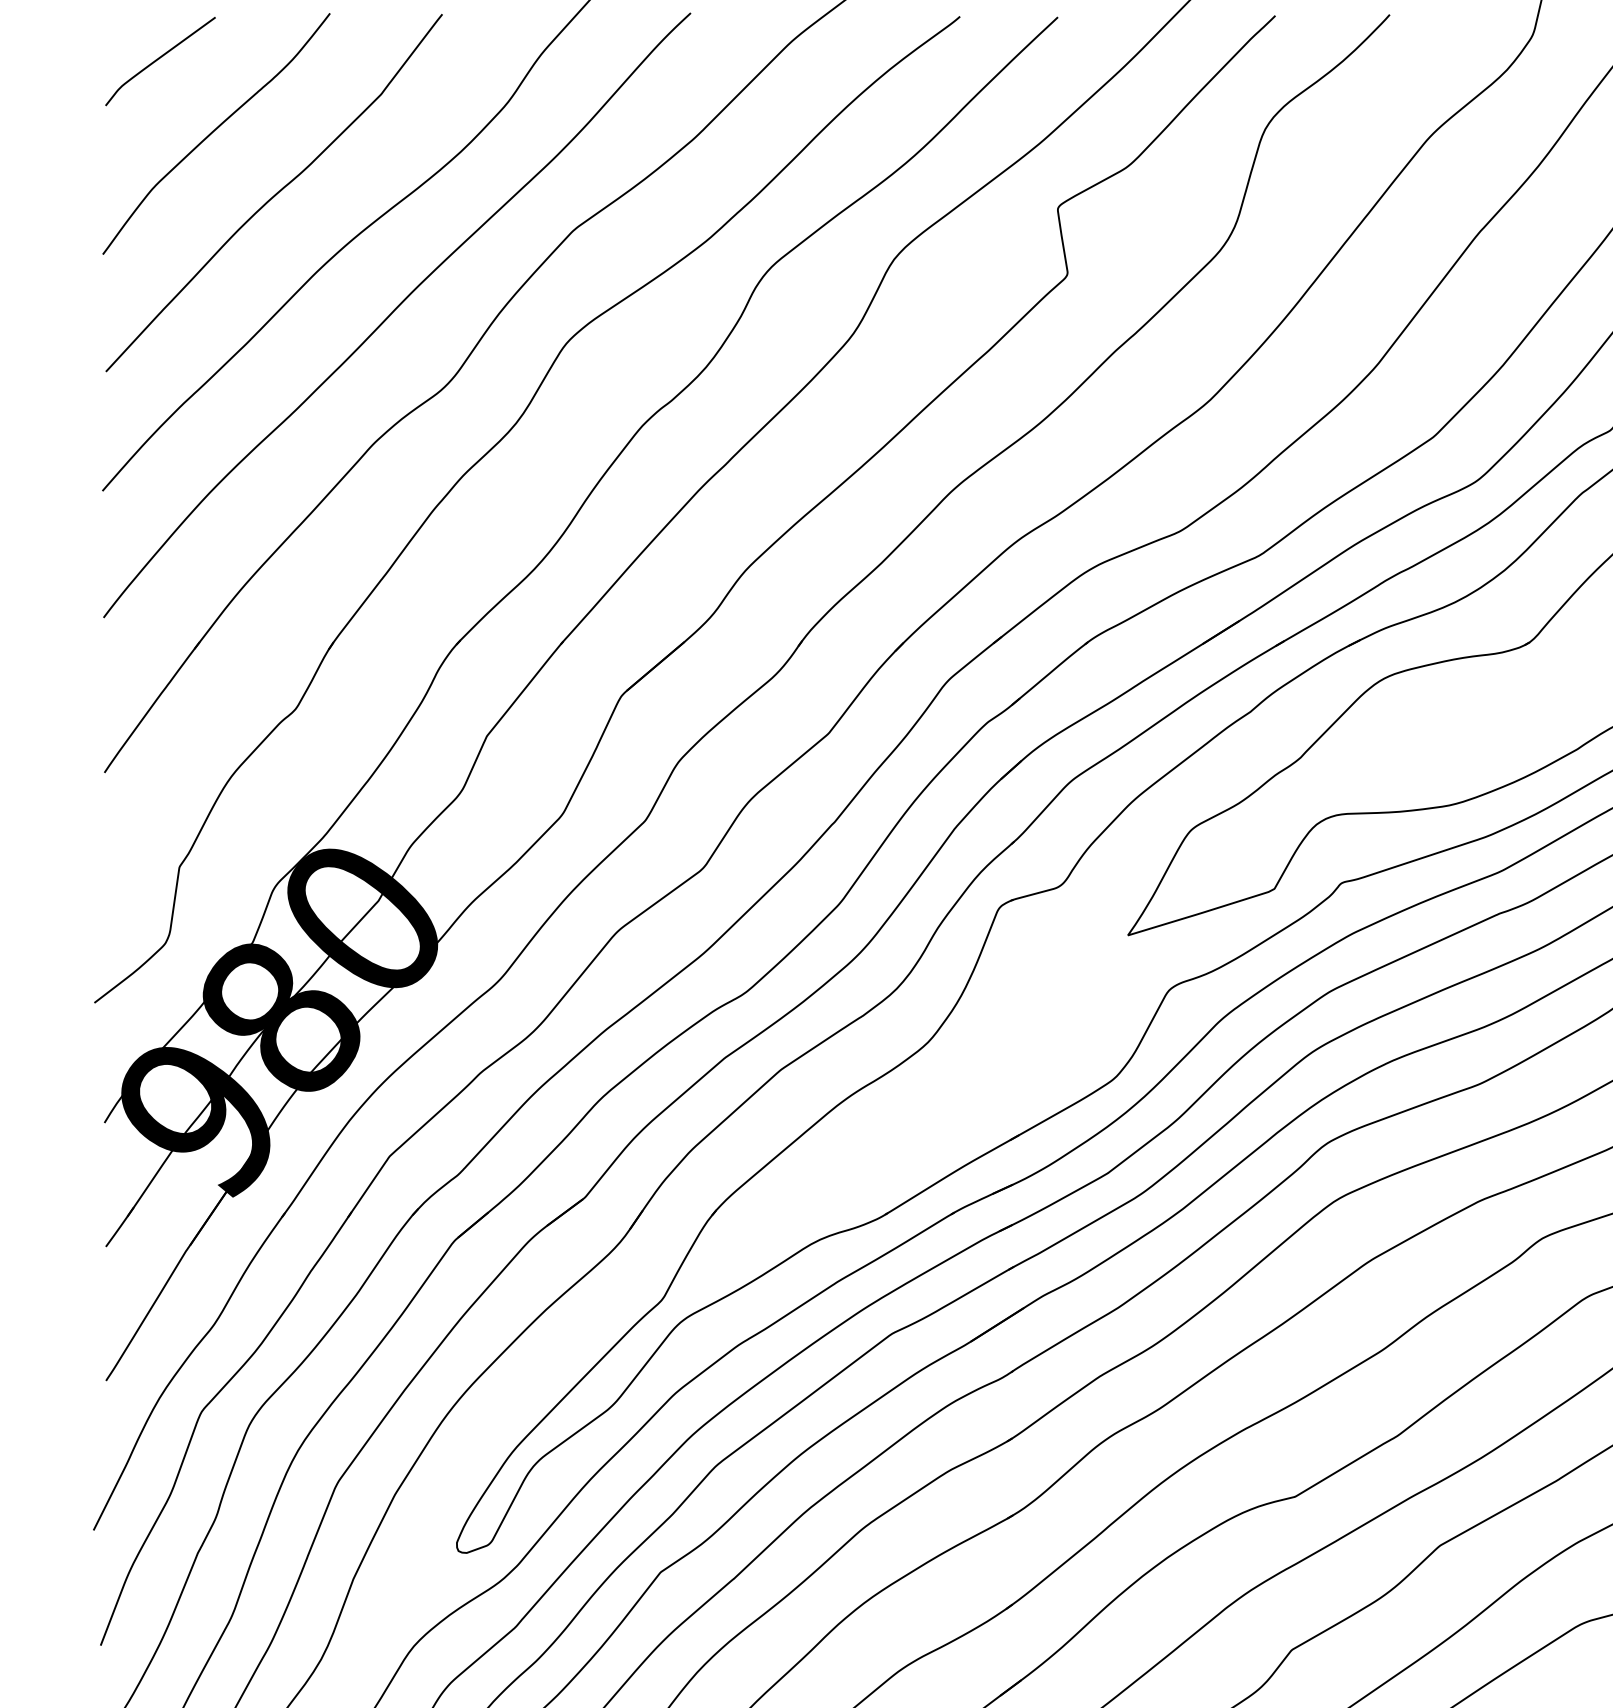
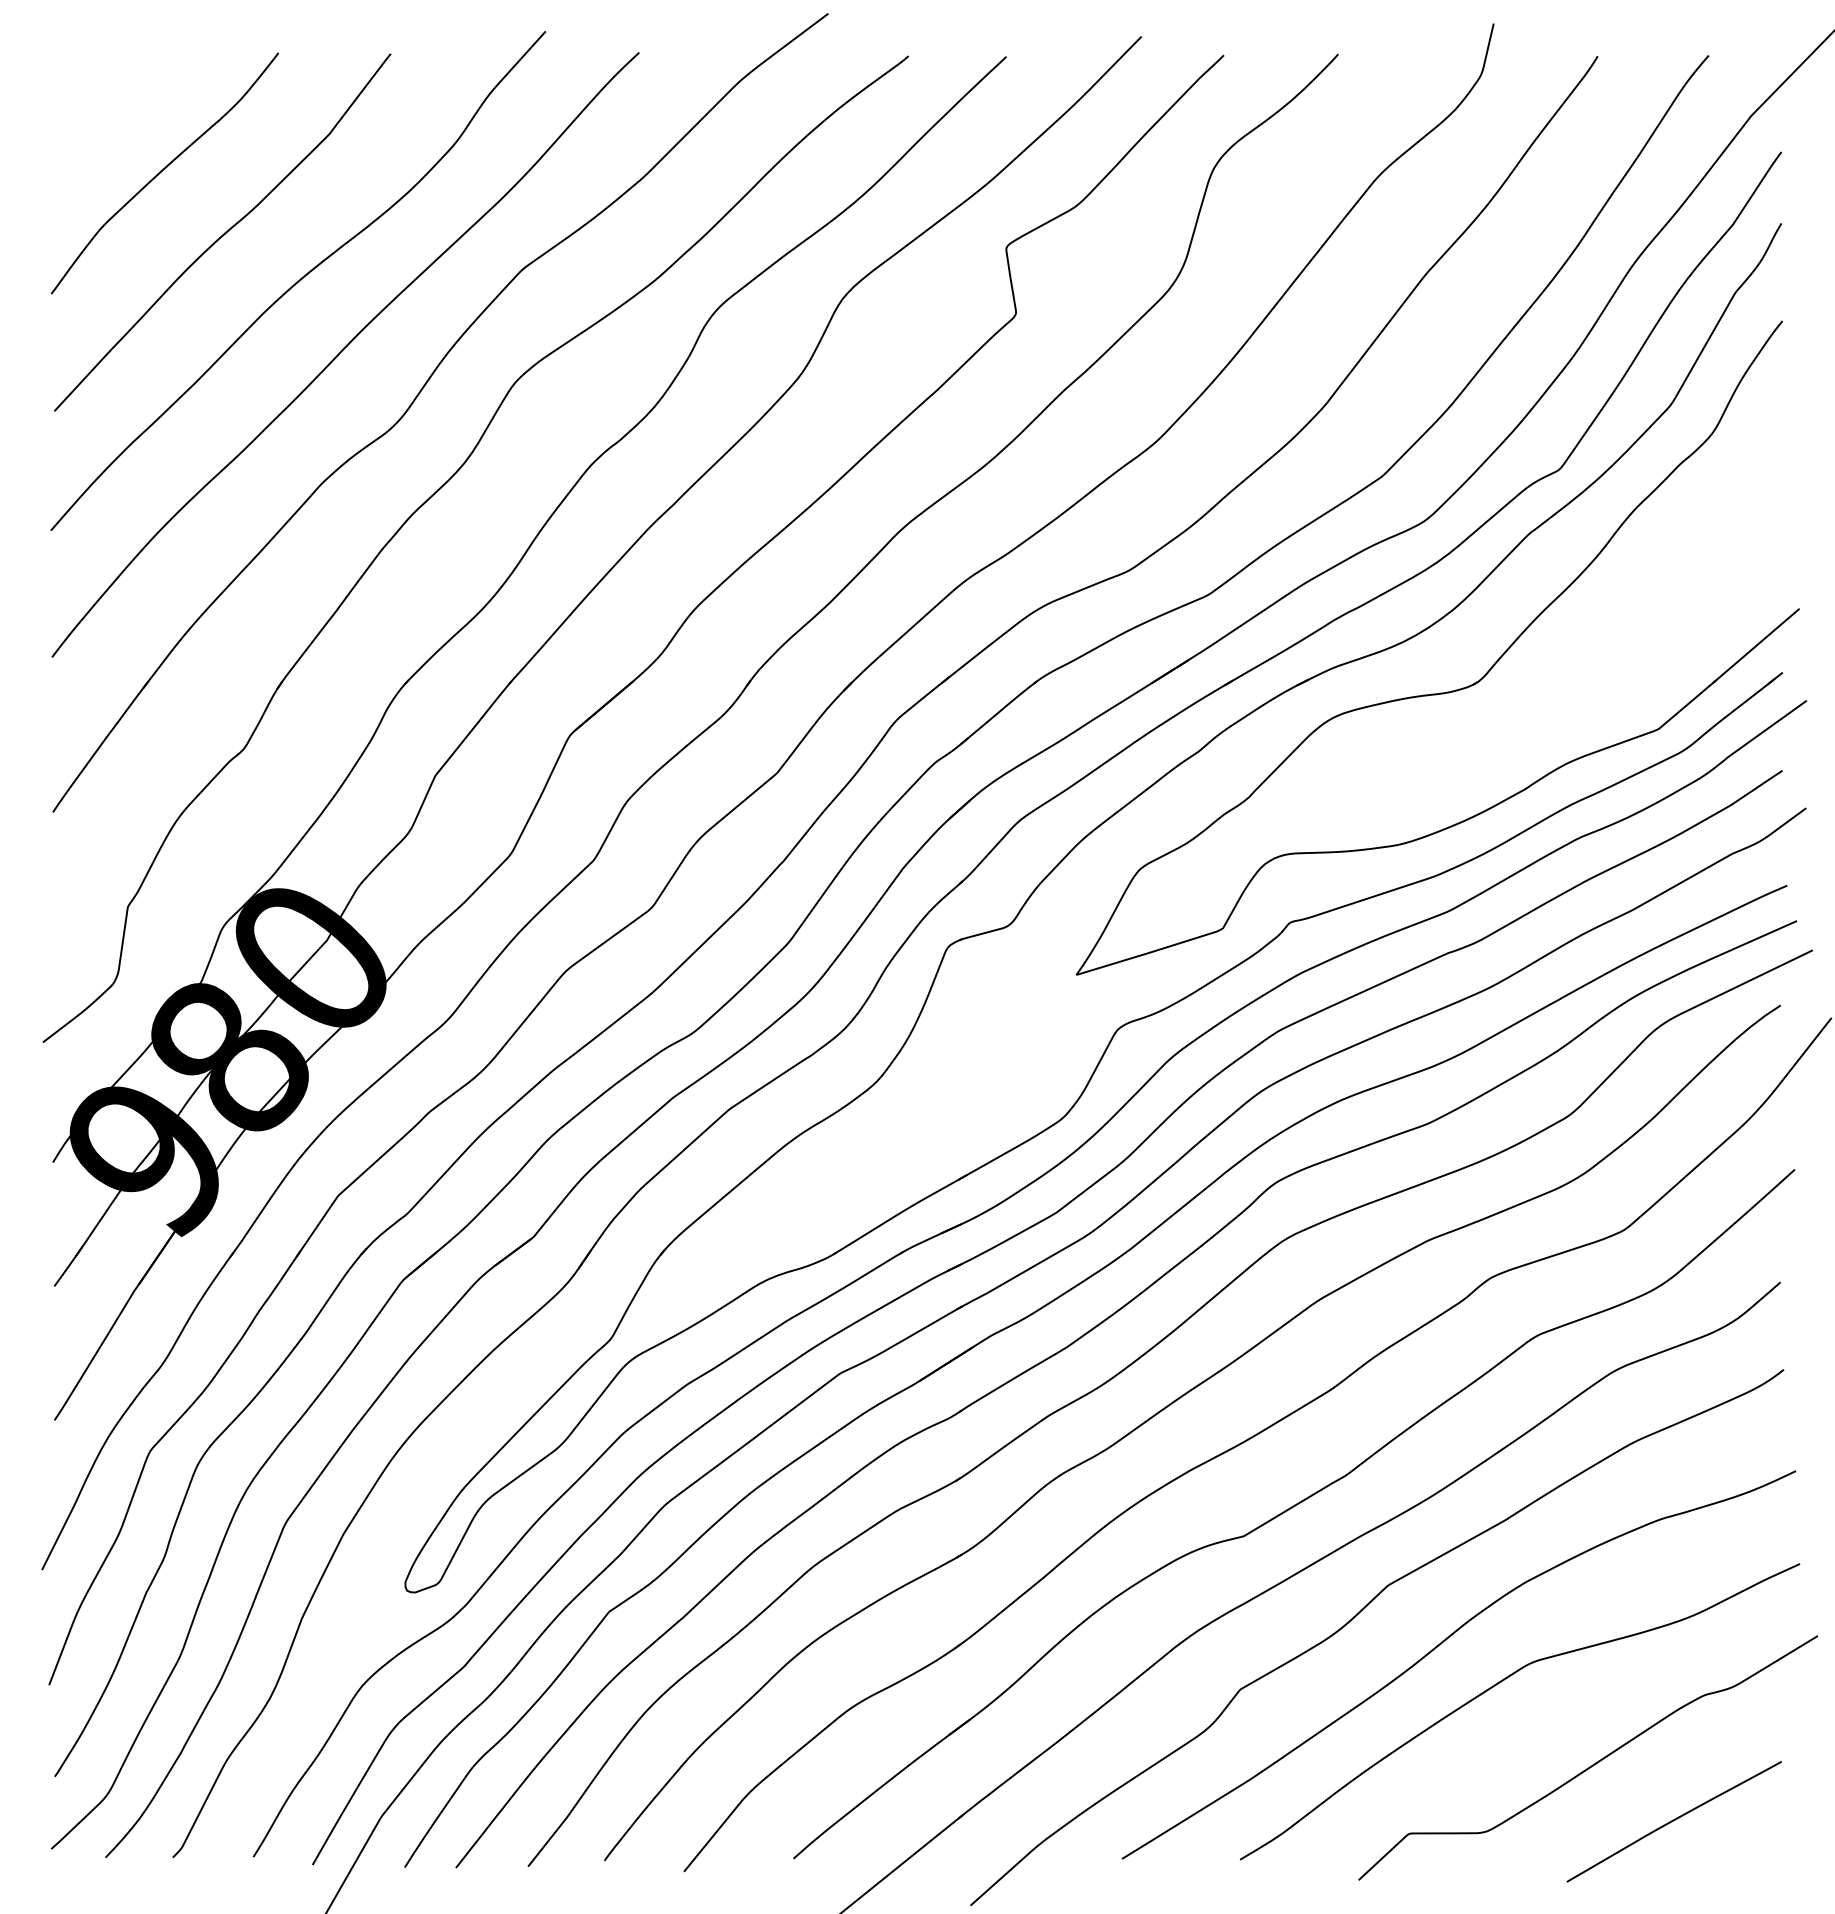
curve: (159, 59) -> (107, 99), removed

